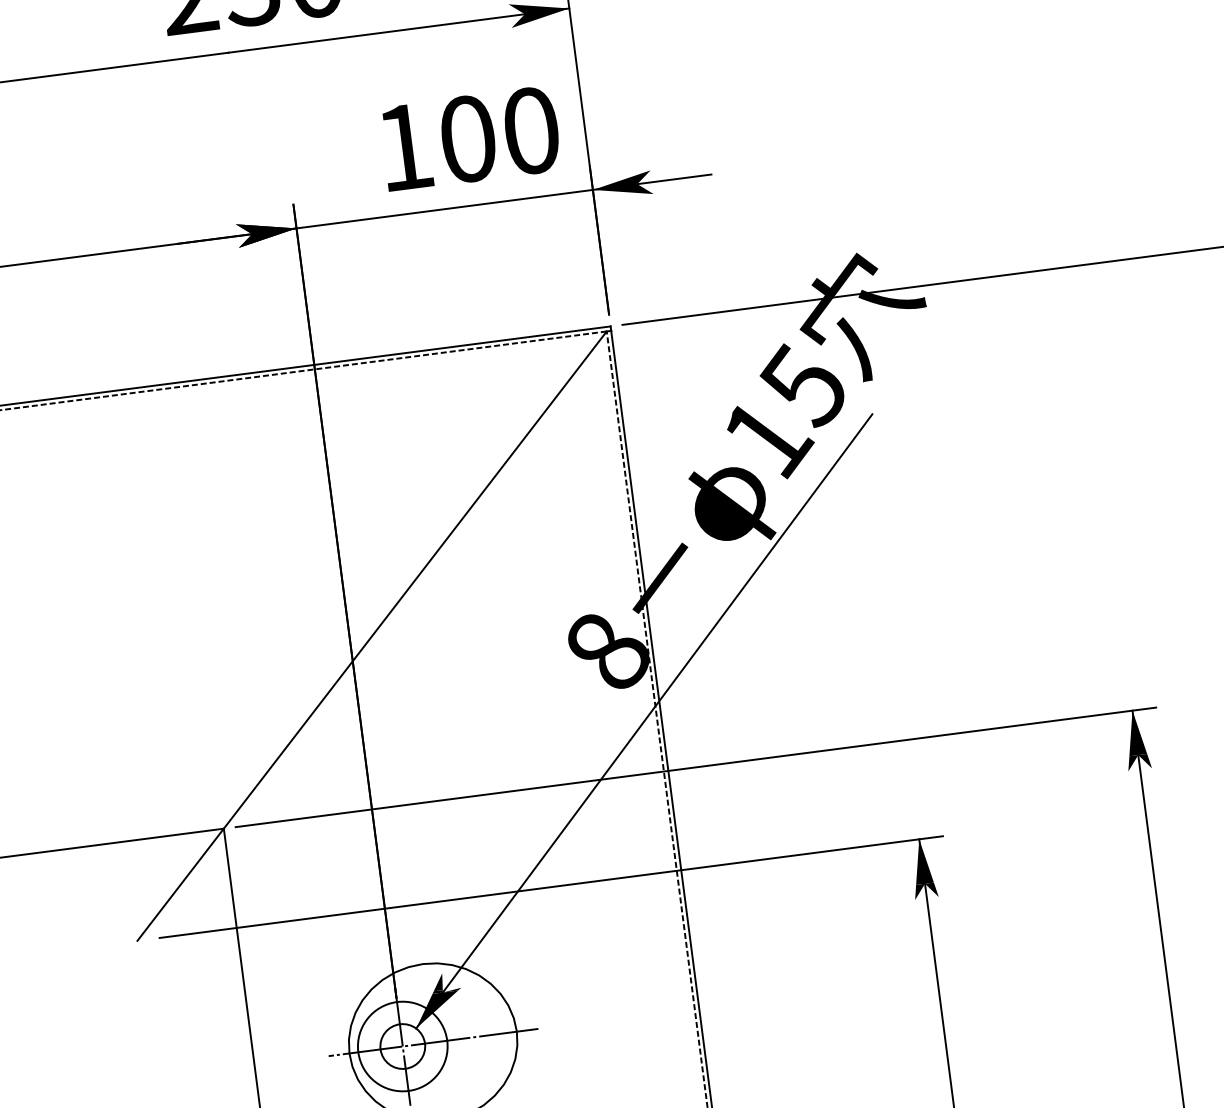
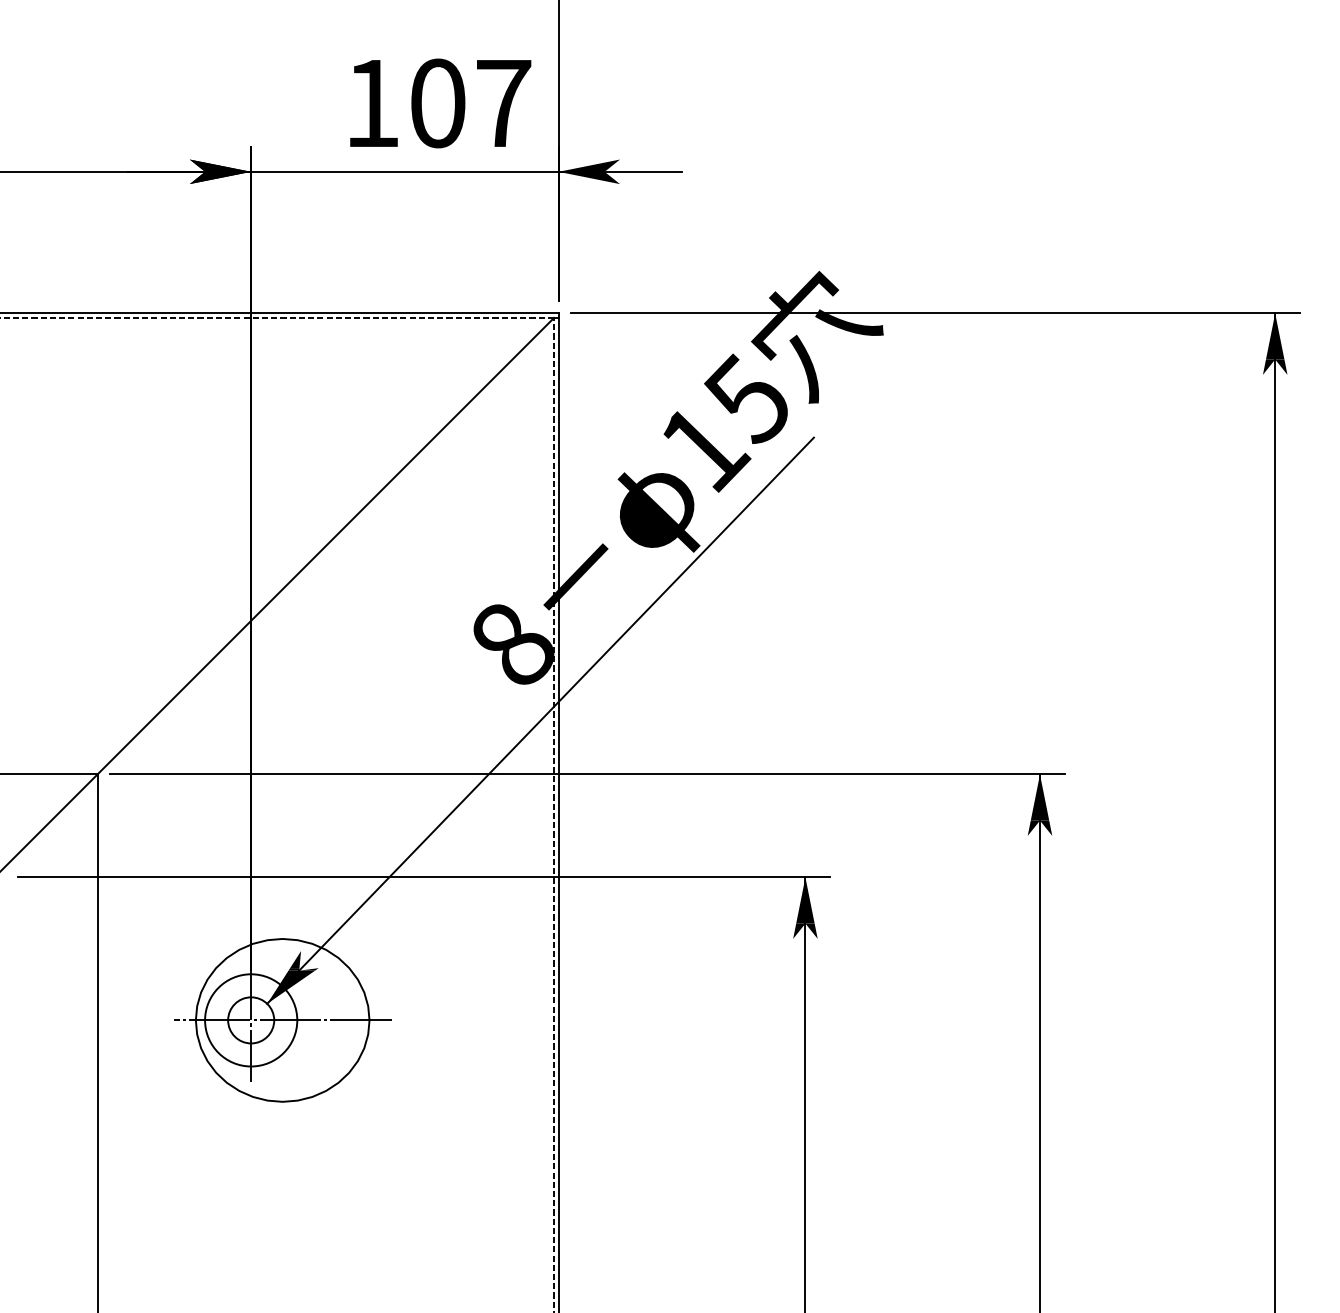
text: (532, 130) -> (504, 103), 100 -> 107

